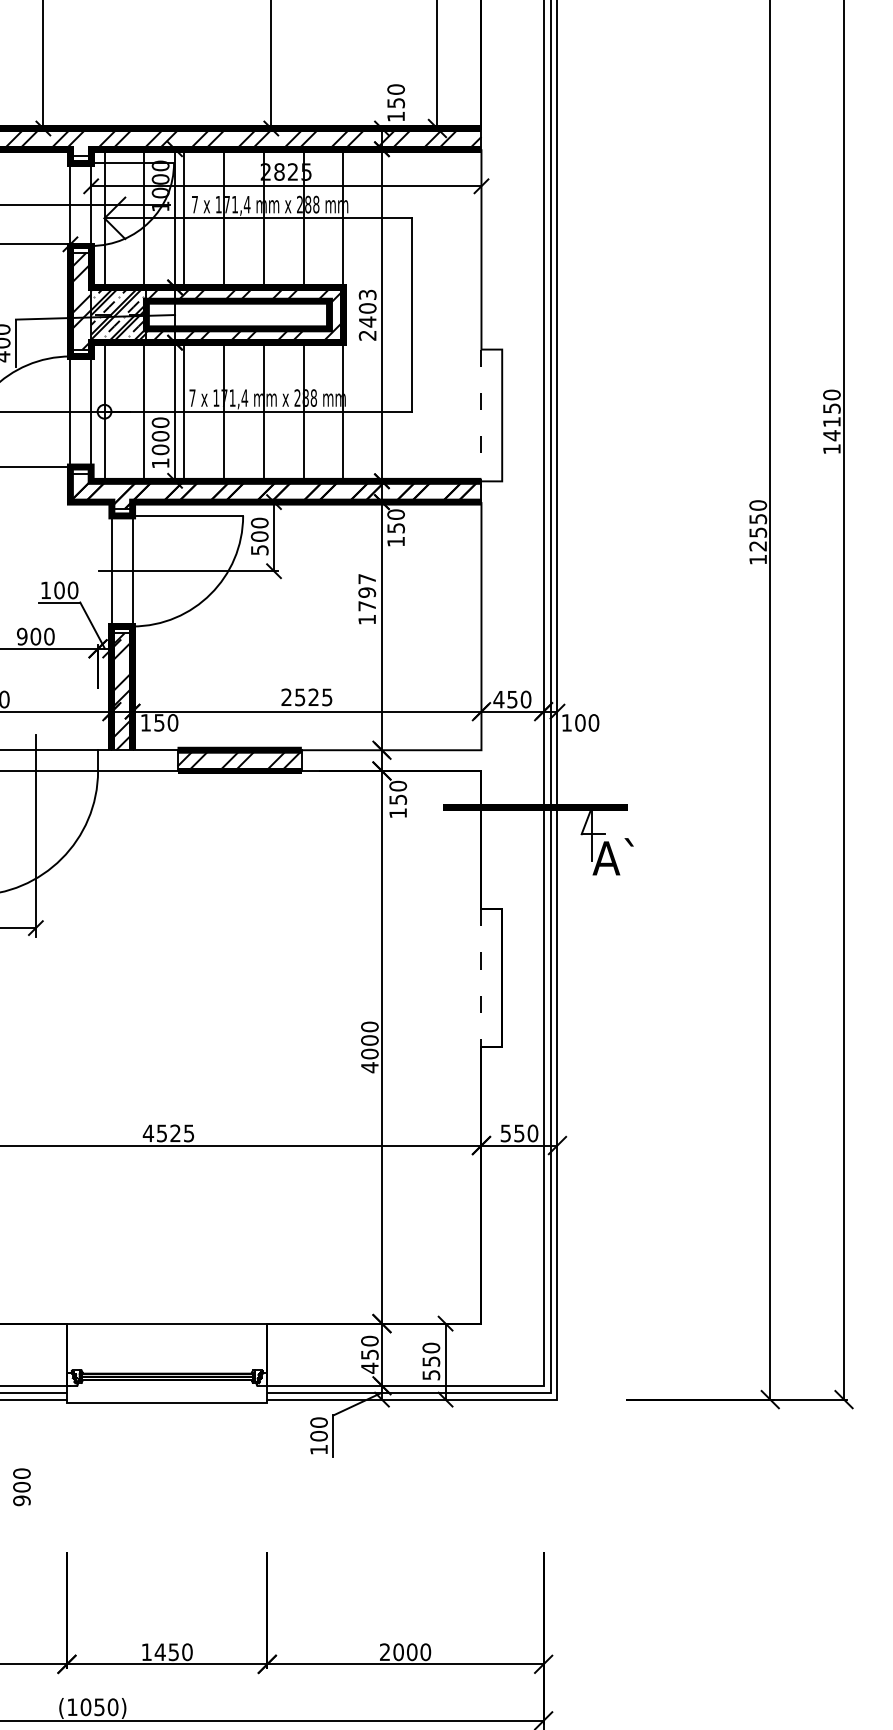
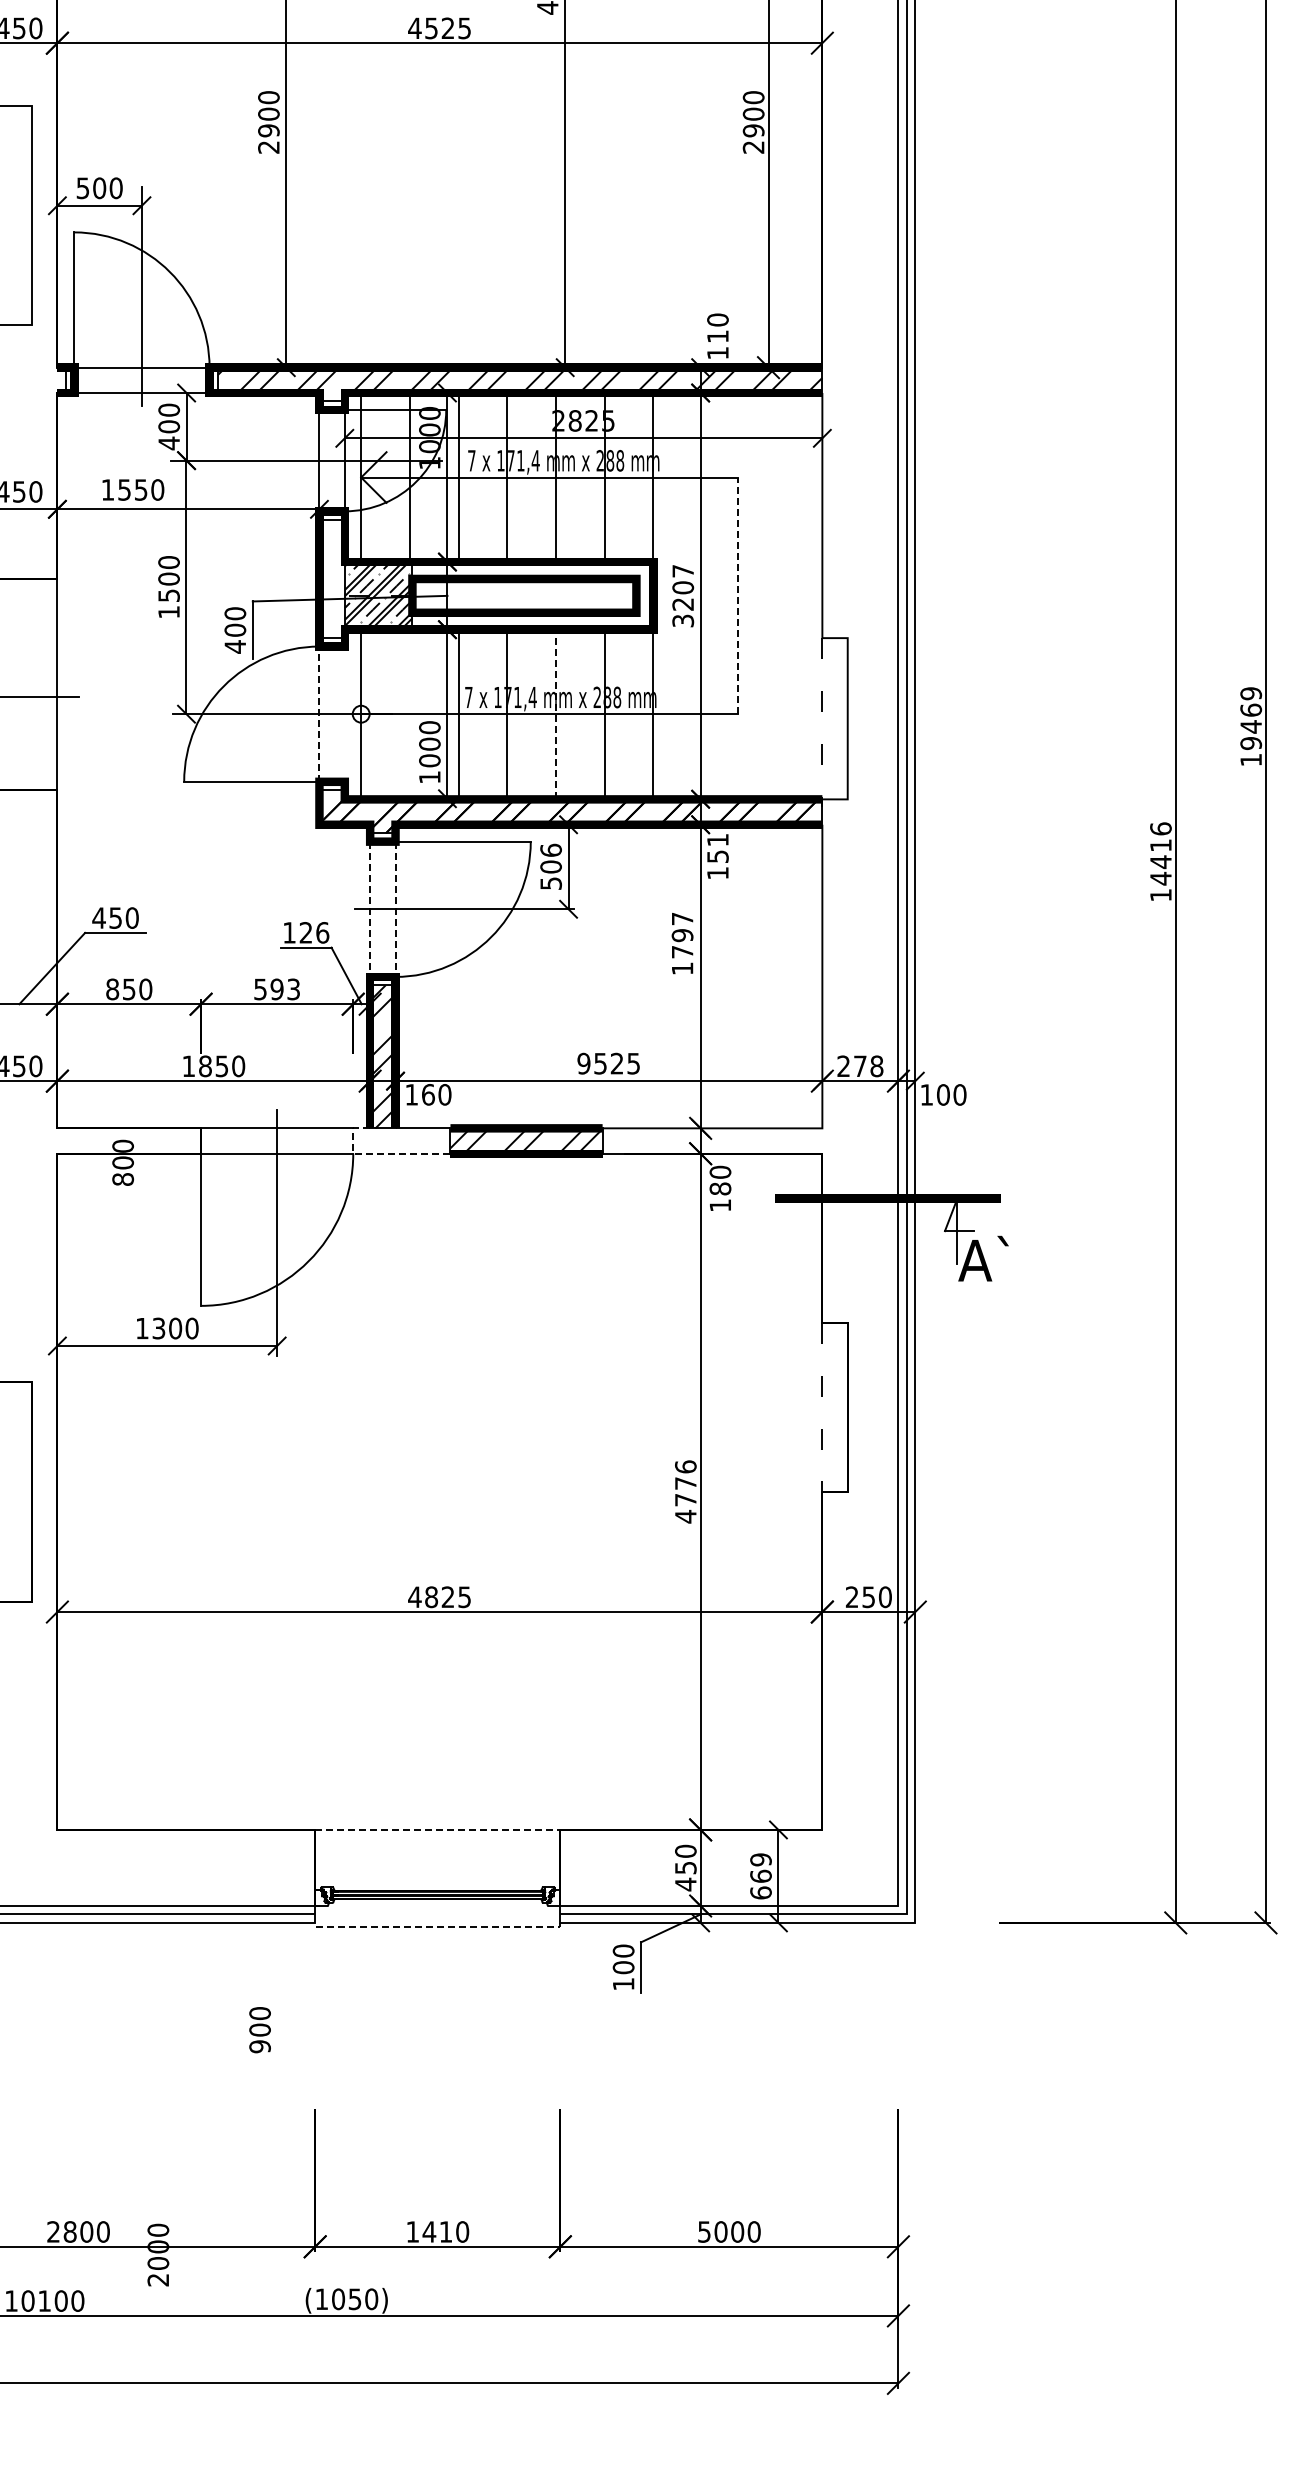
text: (395, 103) -> (717, 336), 150 -> 110
hatch: (80, 300) -> (331, 578), removed
hatch: (244, 314) -> (532, 595), removed
line: (412, 314) -> (737, 595), solid -> dashed
text: (367, 315) -> (683, 596), 2403 -> 3207
line: (70, 411) -> (319, 714), solid -> dashed
line: (90, 411) -> (344, 713), removed
line: (144, 411) -> (409, 713), removed
line: (263, 411) -> (555, 714), solid -> dashed
text: (832, 415) -> (1251, 718), 14150 -> 19469
text: (395, 514) -> (717, 839), 150 -> 151
text: (259, 522) -> (550, 849), 500 -> 506
text: (757, 525) -> (1160, 853), 12550 -> 14416
line: (112, 571) -> (370, 909), solid -> dashed
line: (132, 571) -> (395, 909), solid -> dashed
text: (66, 590) -> (314, 932), 100 -> 126
text: (36, 636) -> (277, 989), 900 -> 593
text: (286, 697) -> (583, 1063), 2525 -> 9525
text: (511, 699) -> (859, 1066), 450 -> 278
text: (159, 722) -> (428, 1094), 150 -> 160
line: (120, 770) -> (380, 1153), solid -> dashed
text: (398, 799) -> (720, 1188), 150 -> 180
text: (369, 1040) -> (685, 1483), 4000 -> 4776
text: (162, 1133) -> (431, 1597), 4525 -> 4825
text: (505, 1133) -> (851, 1597), 550 -> 250
line: (166, 1323) -> (437, 1829), solid -> dashed
text: (430, 1361) -> (760, 1876), 550 -> 669
line: (166, 1403) -> (437, 1927), solid -> dashed
text: (173, 1651) -> (445, 2231), 1450 -> 1410
text: (385, 1651) -> (704, 2231), 2000 -> 5000

